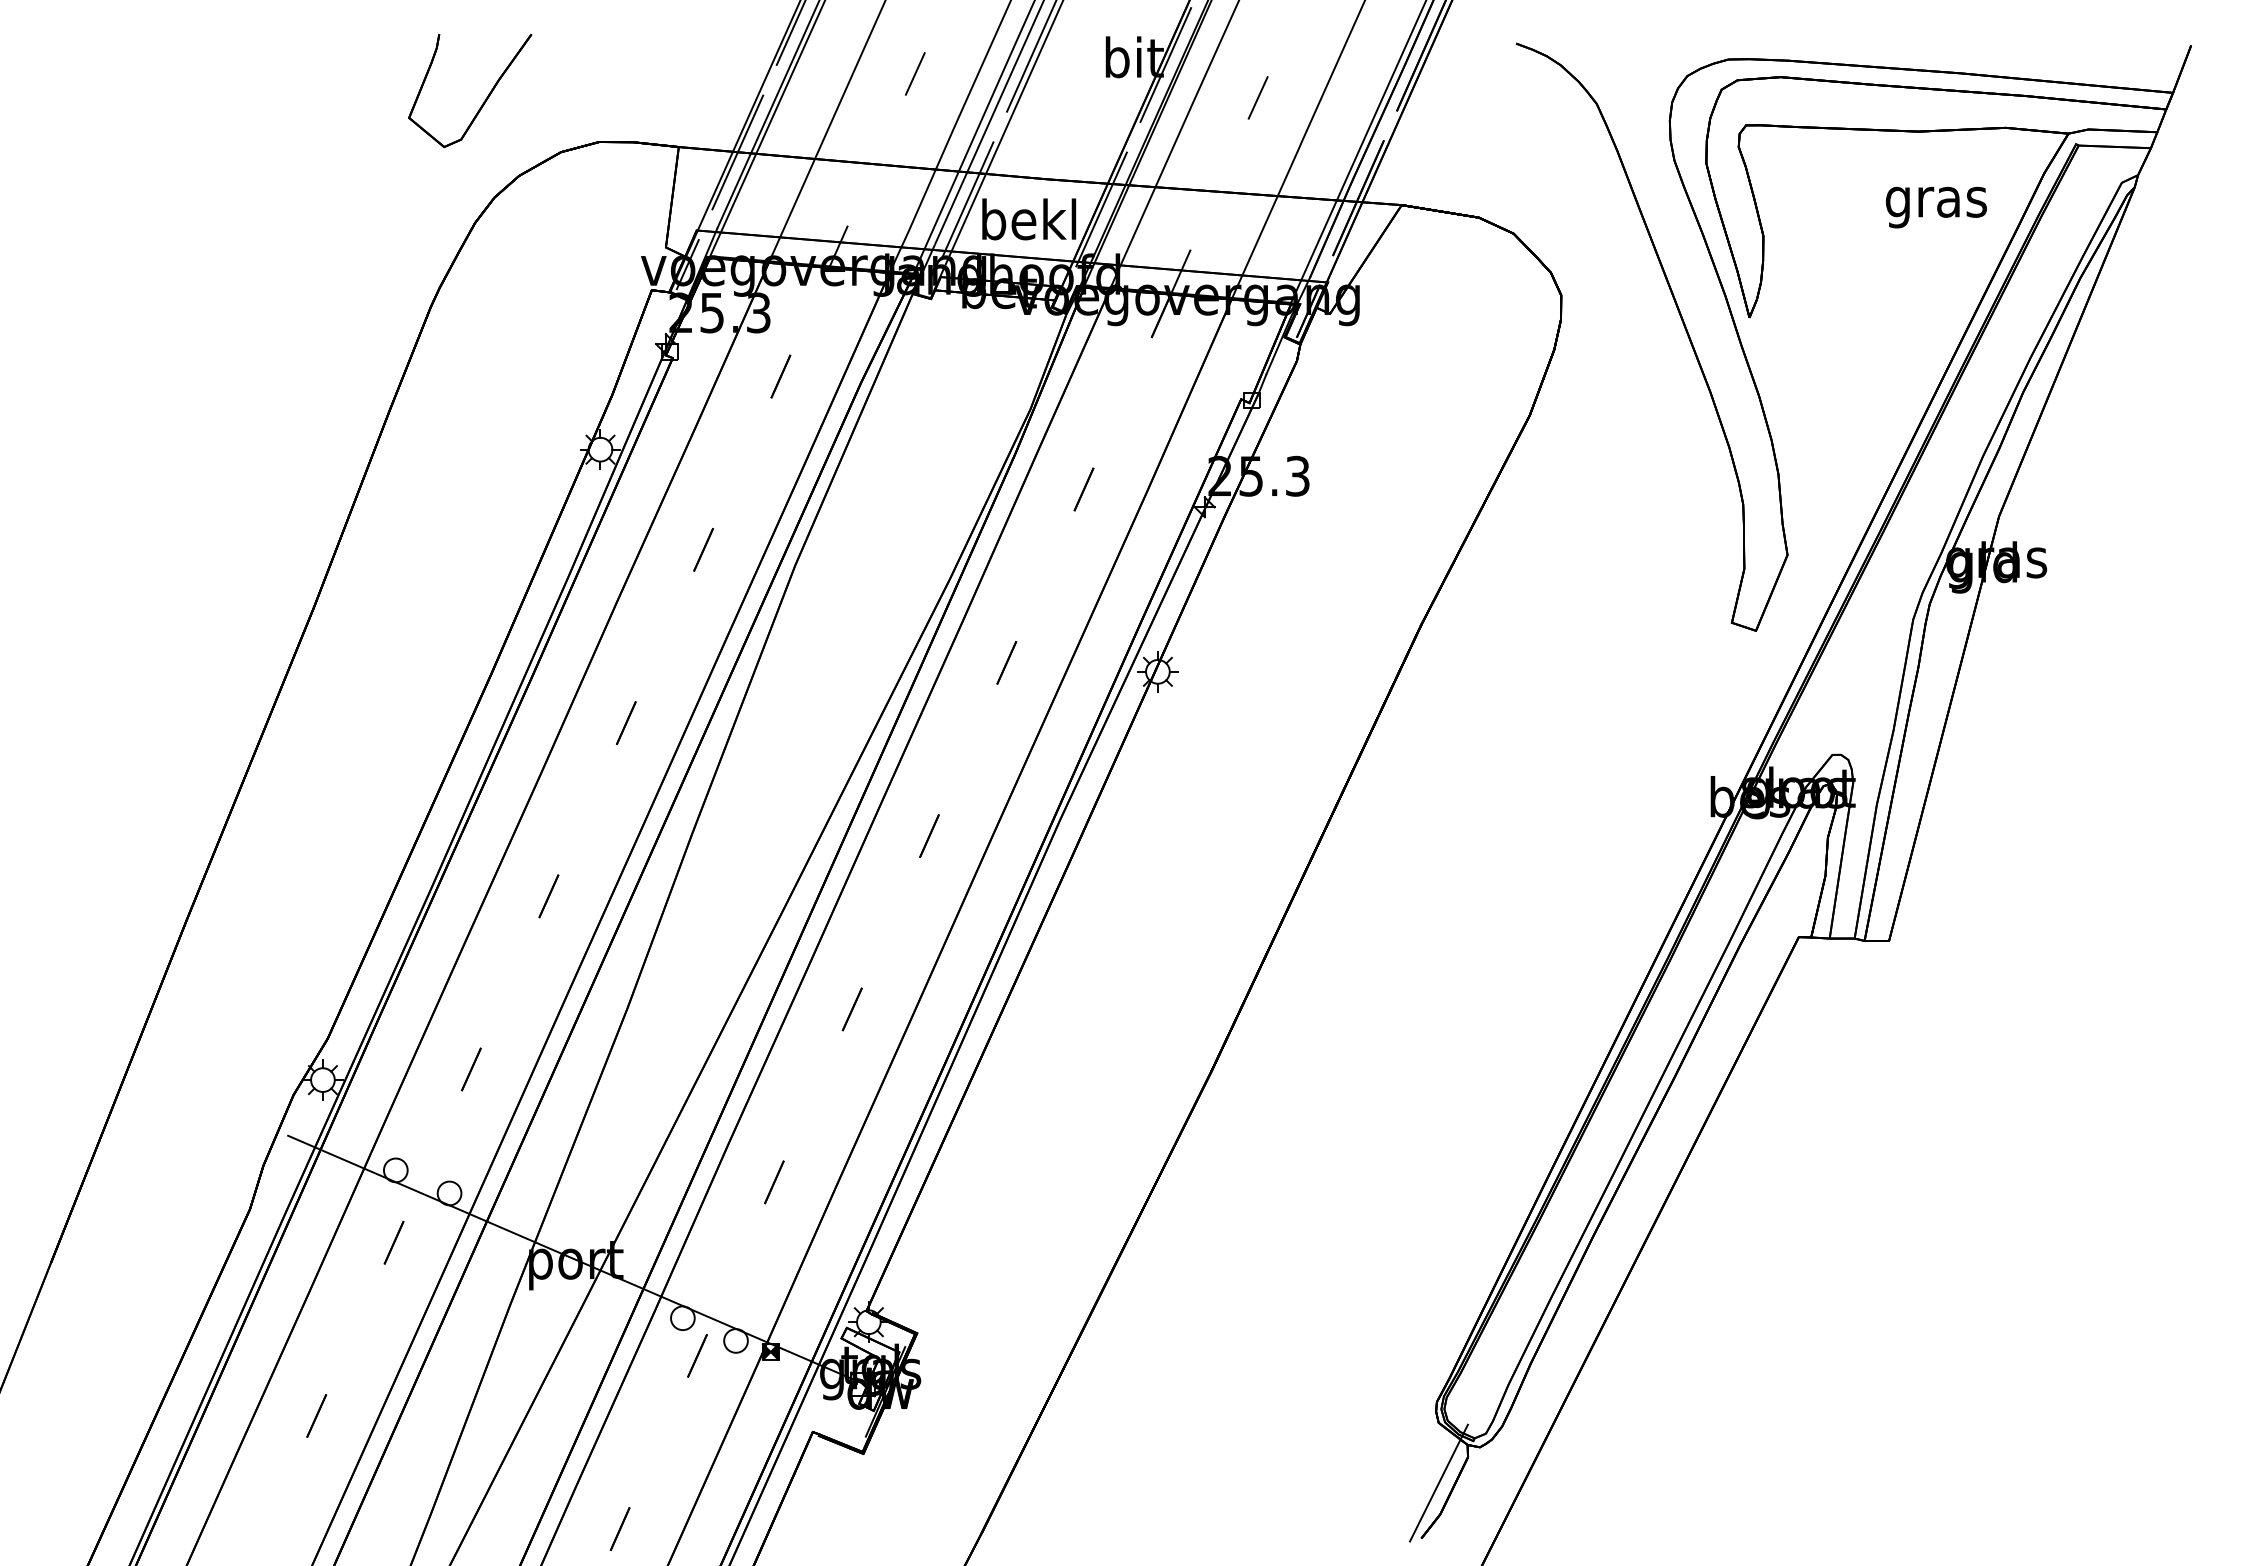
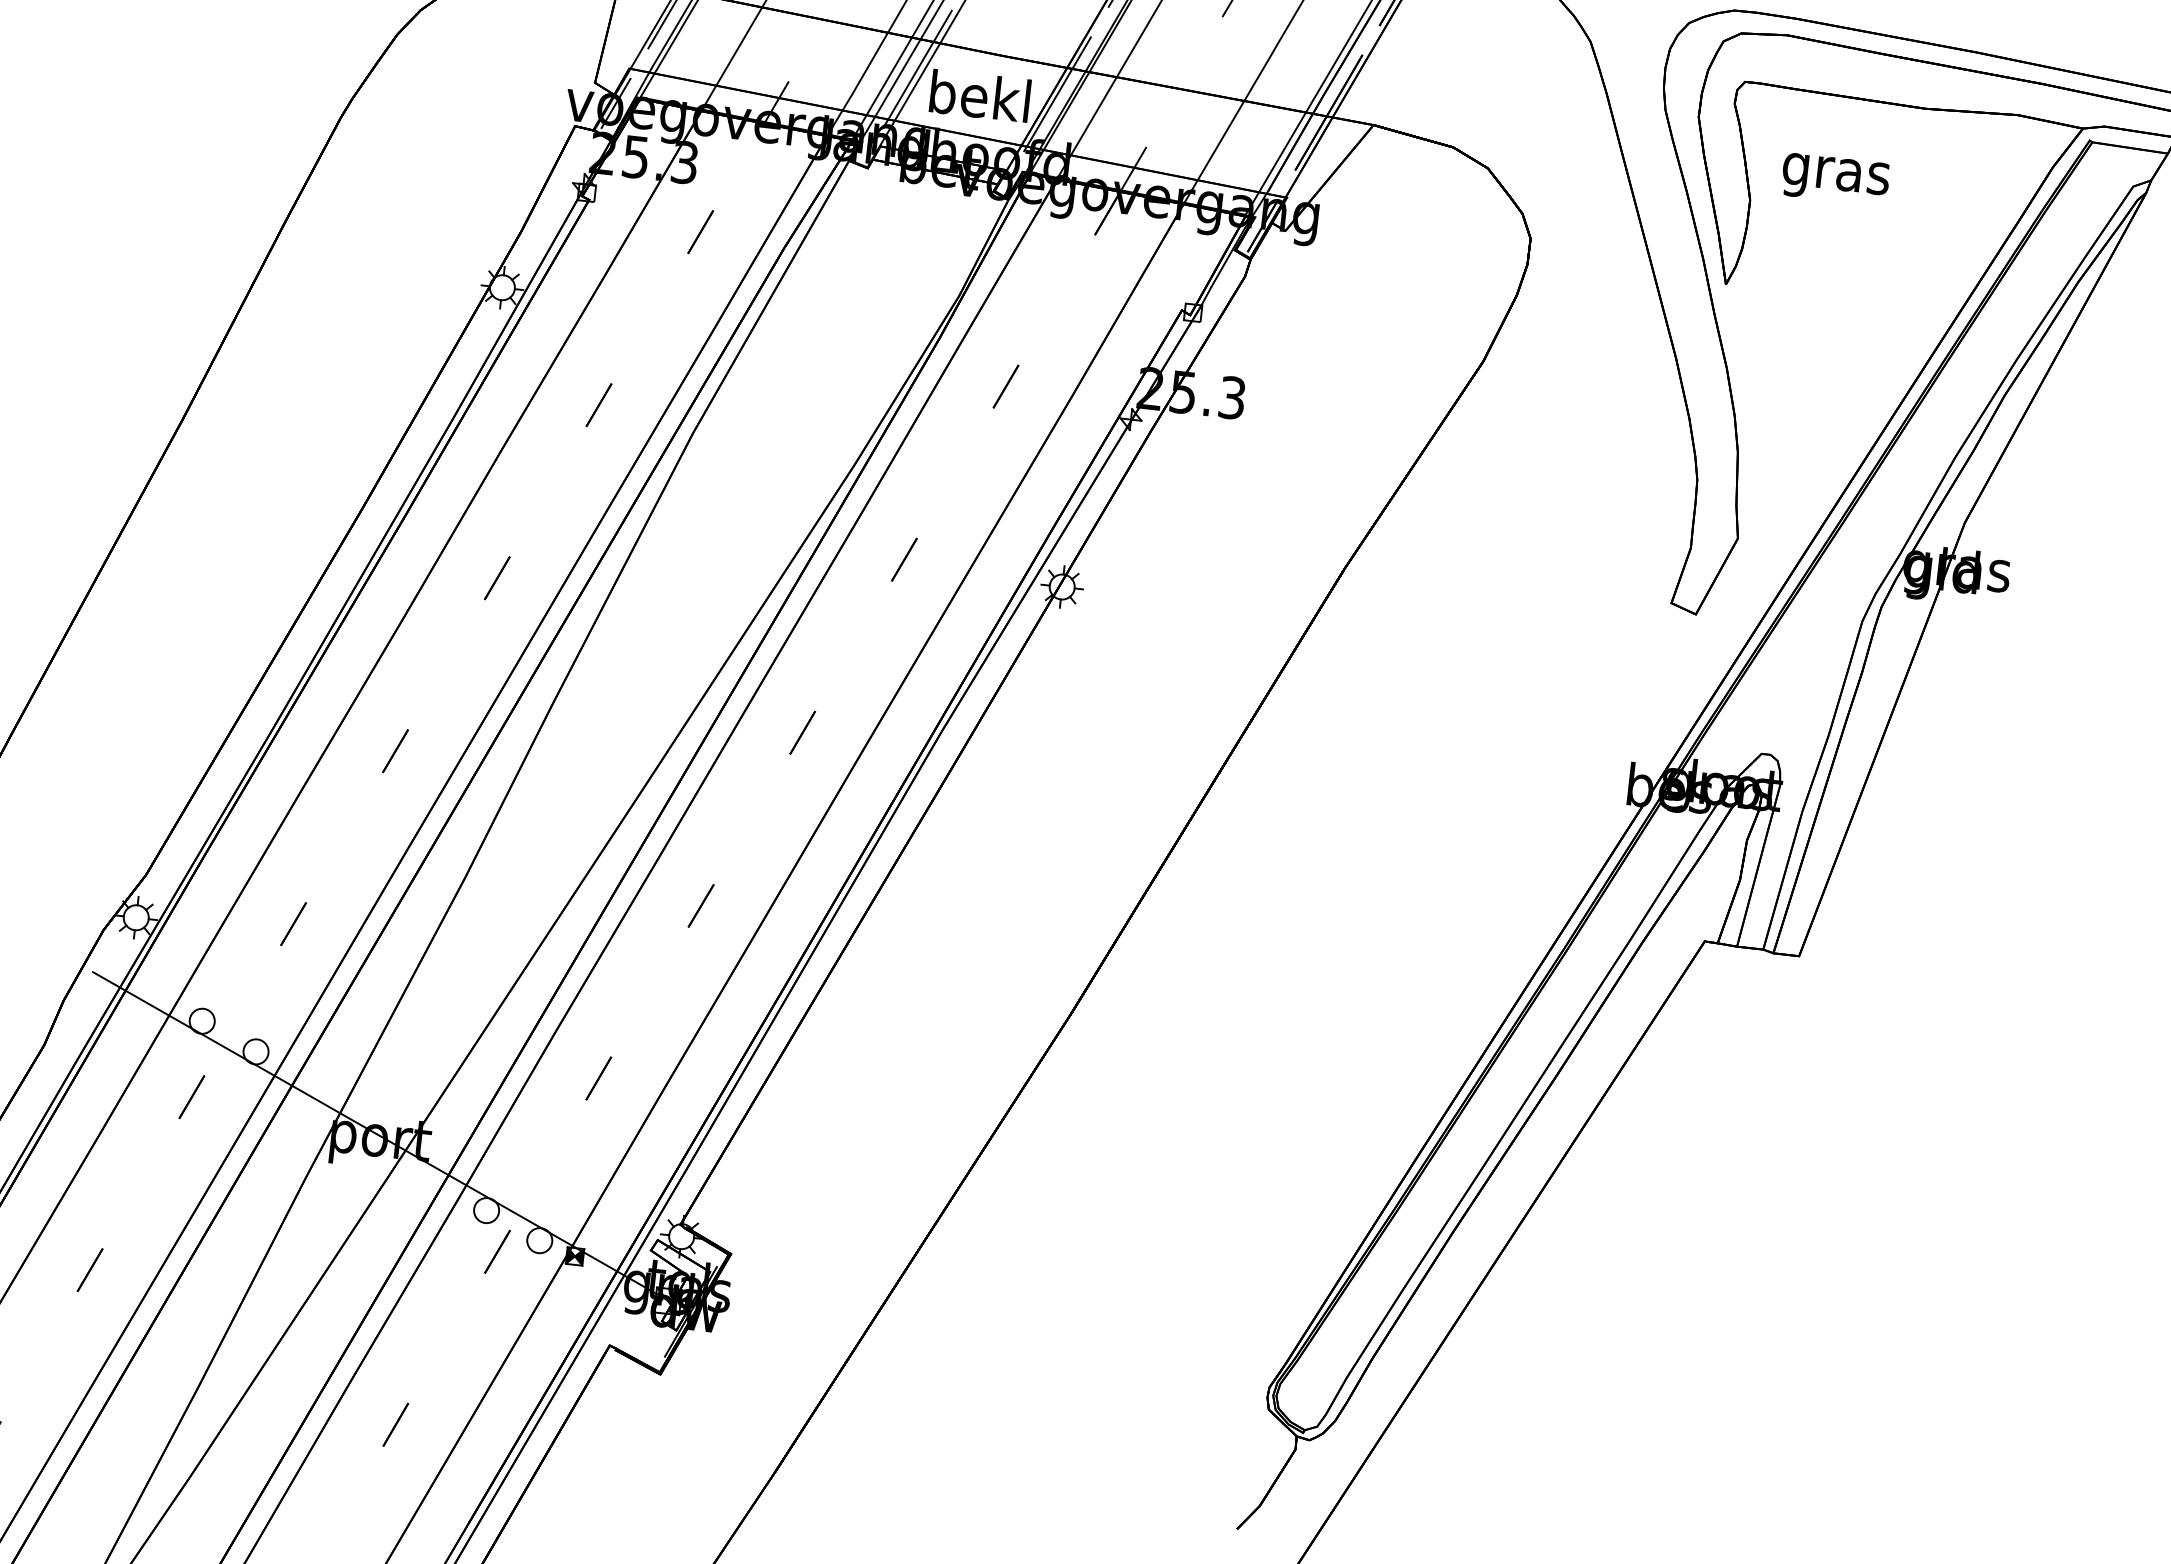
text: (1936, 207) -> (1835, 179), moved
line: (1438, 1482) -> (1261, 1472), removed

